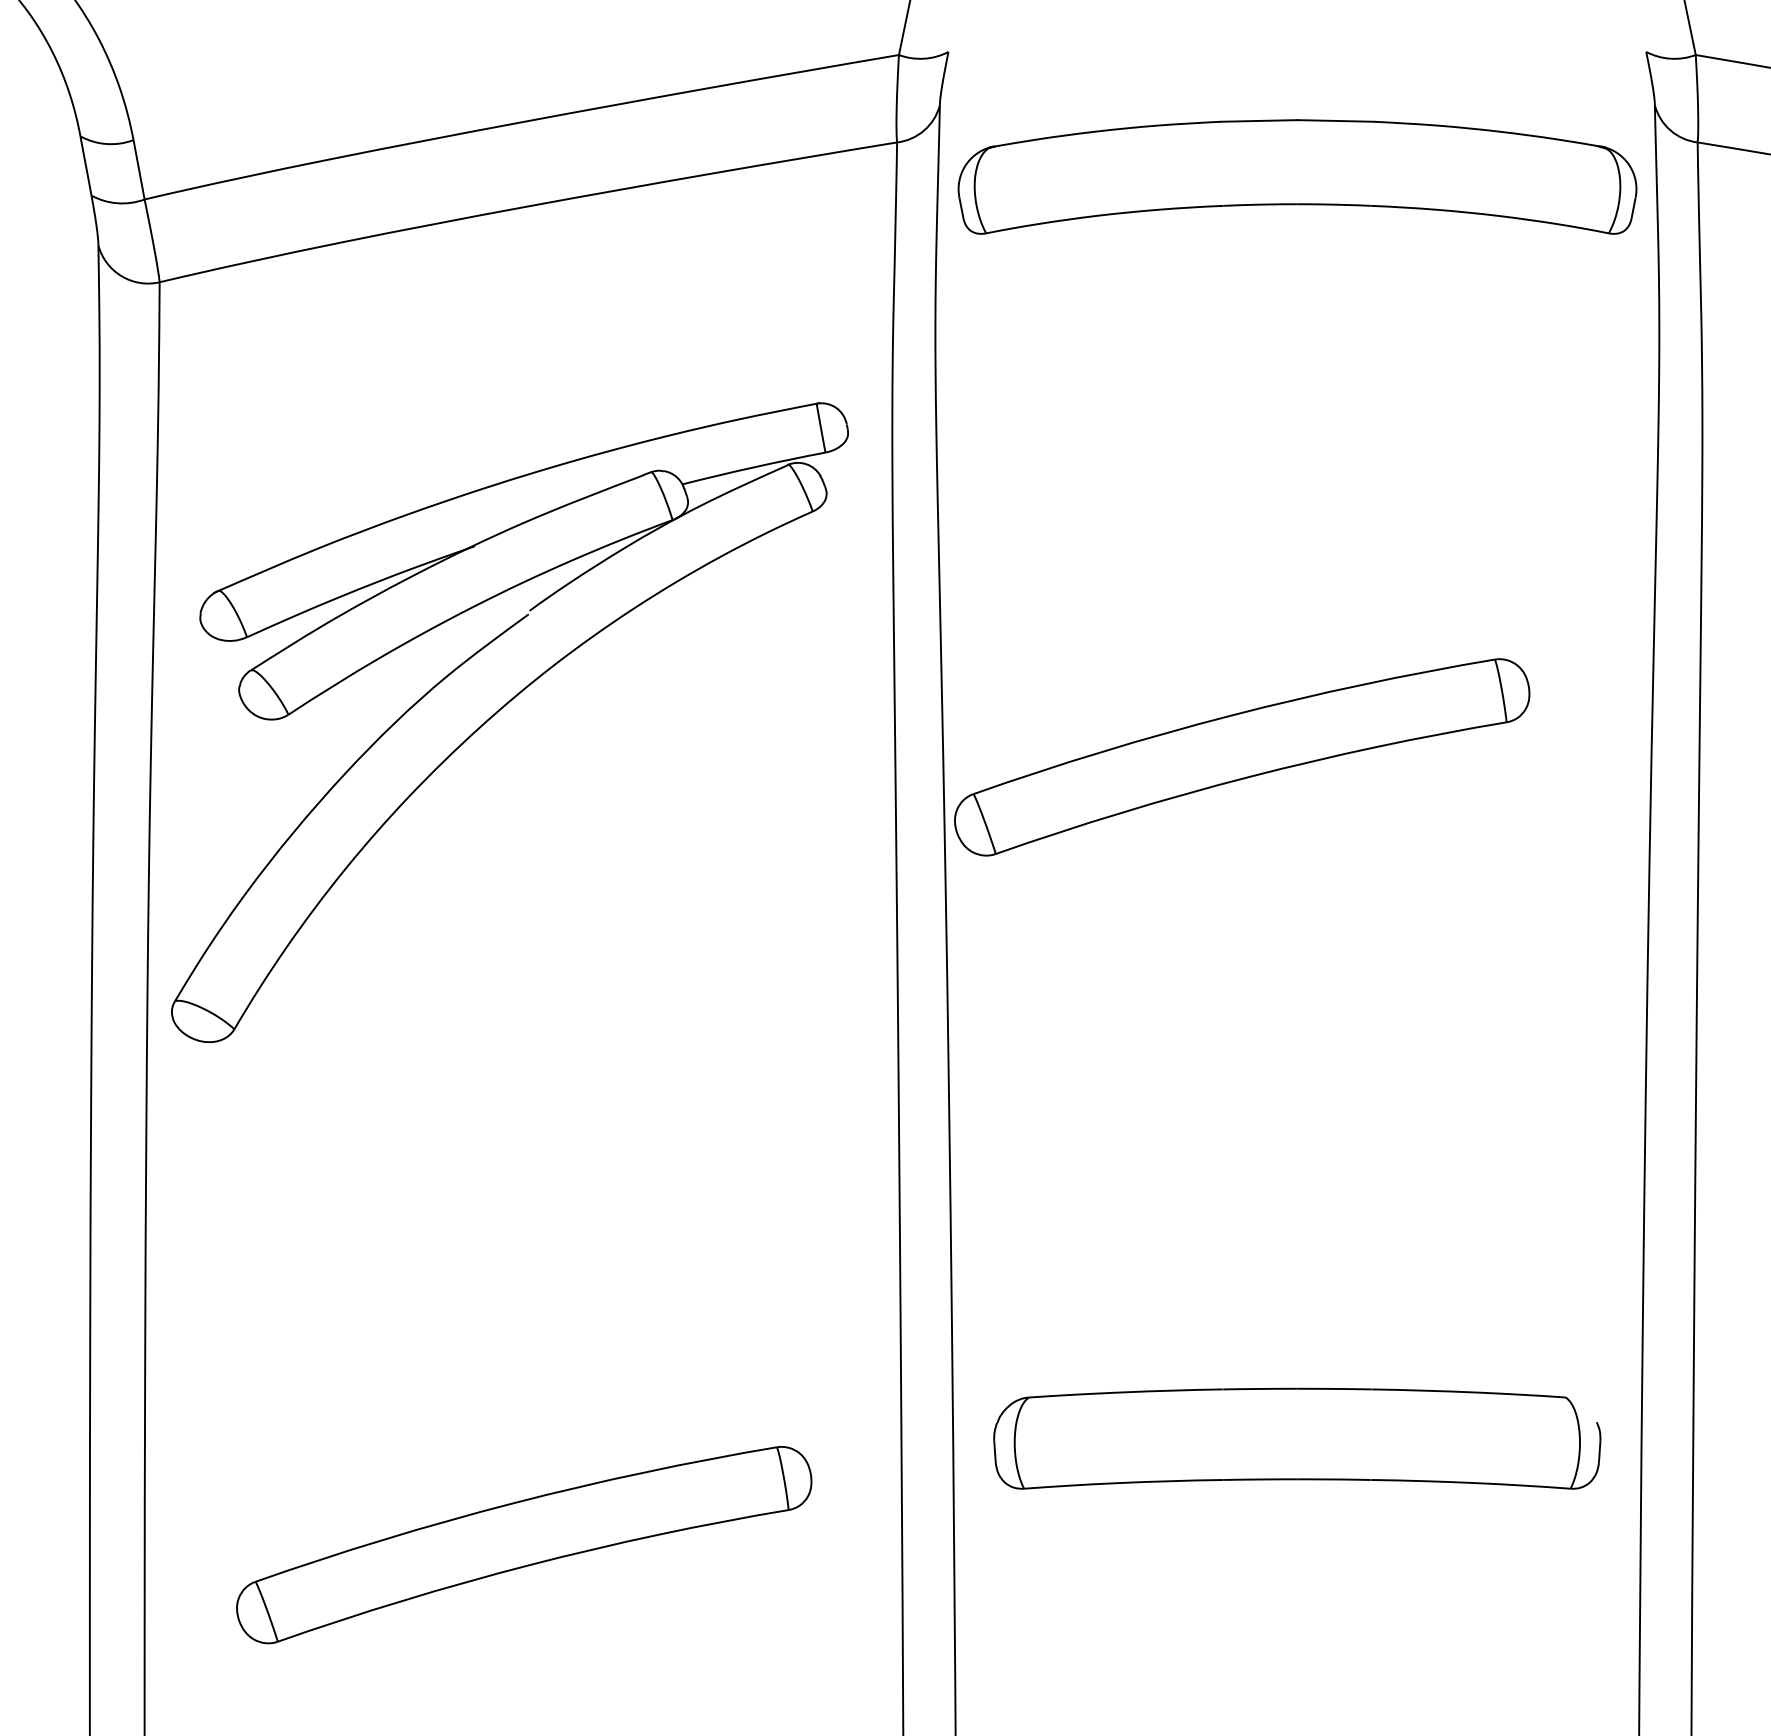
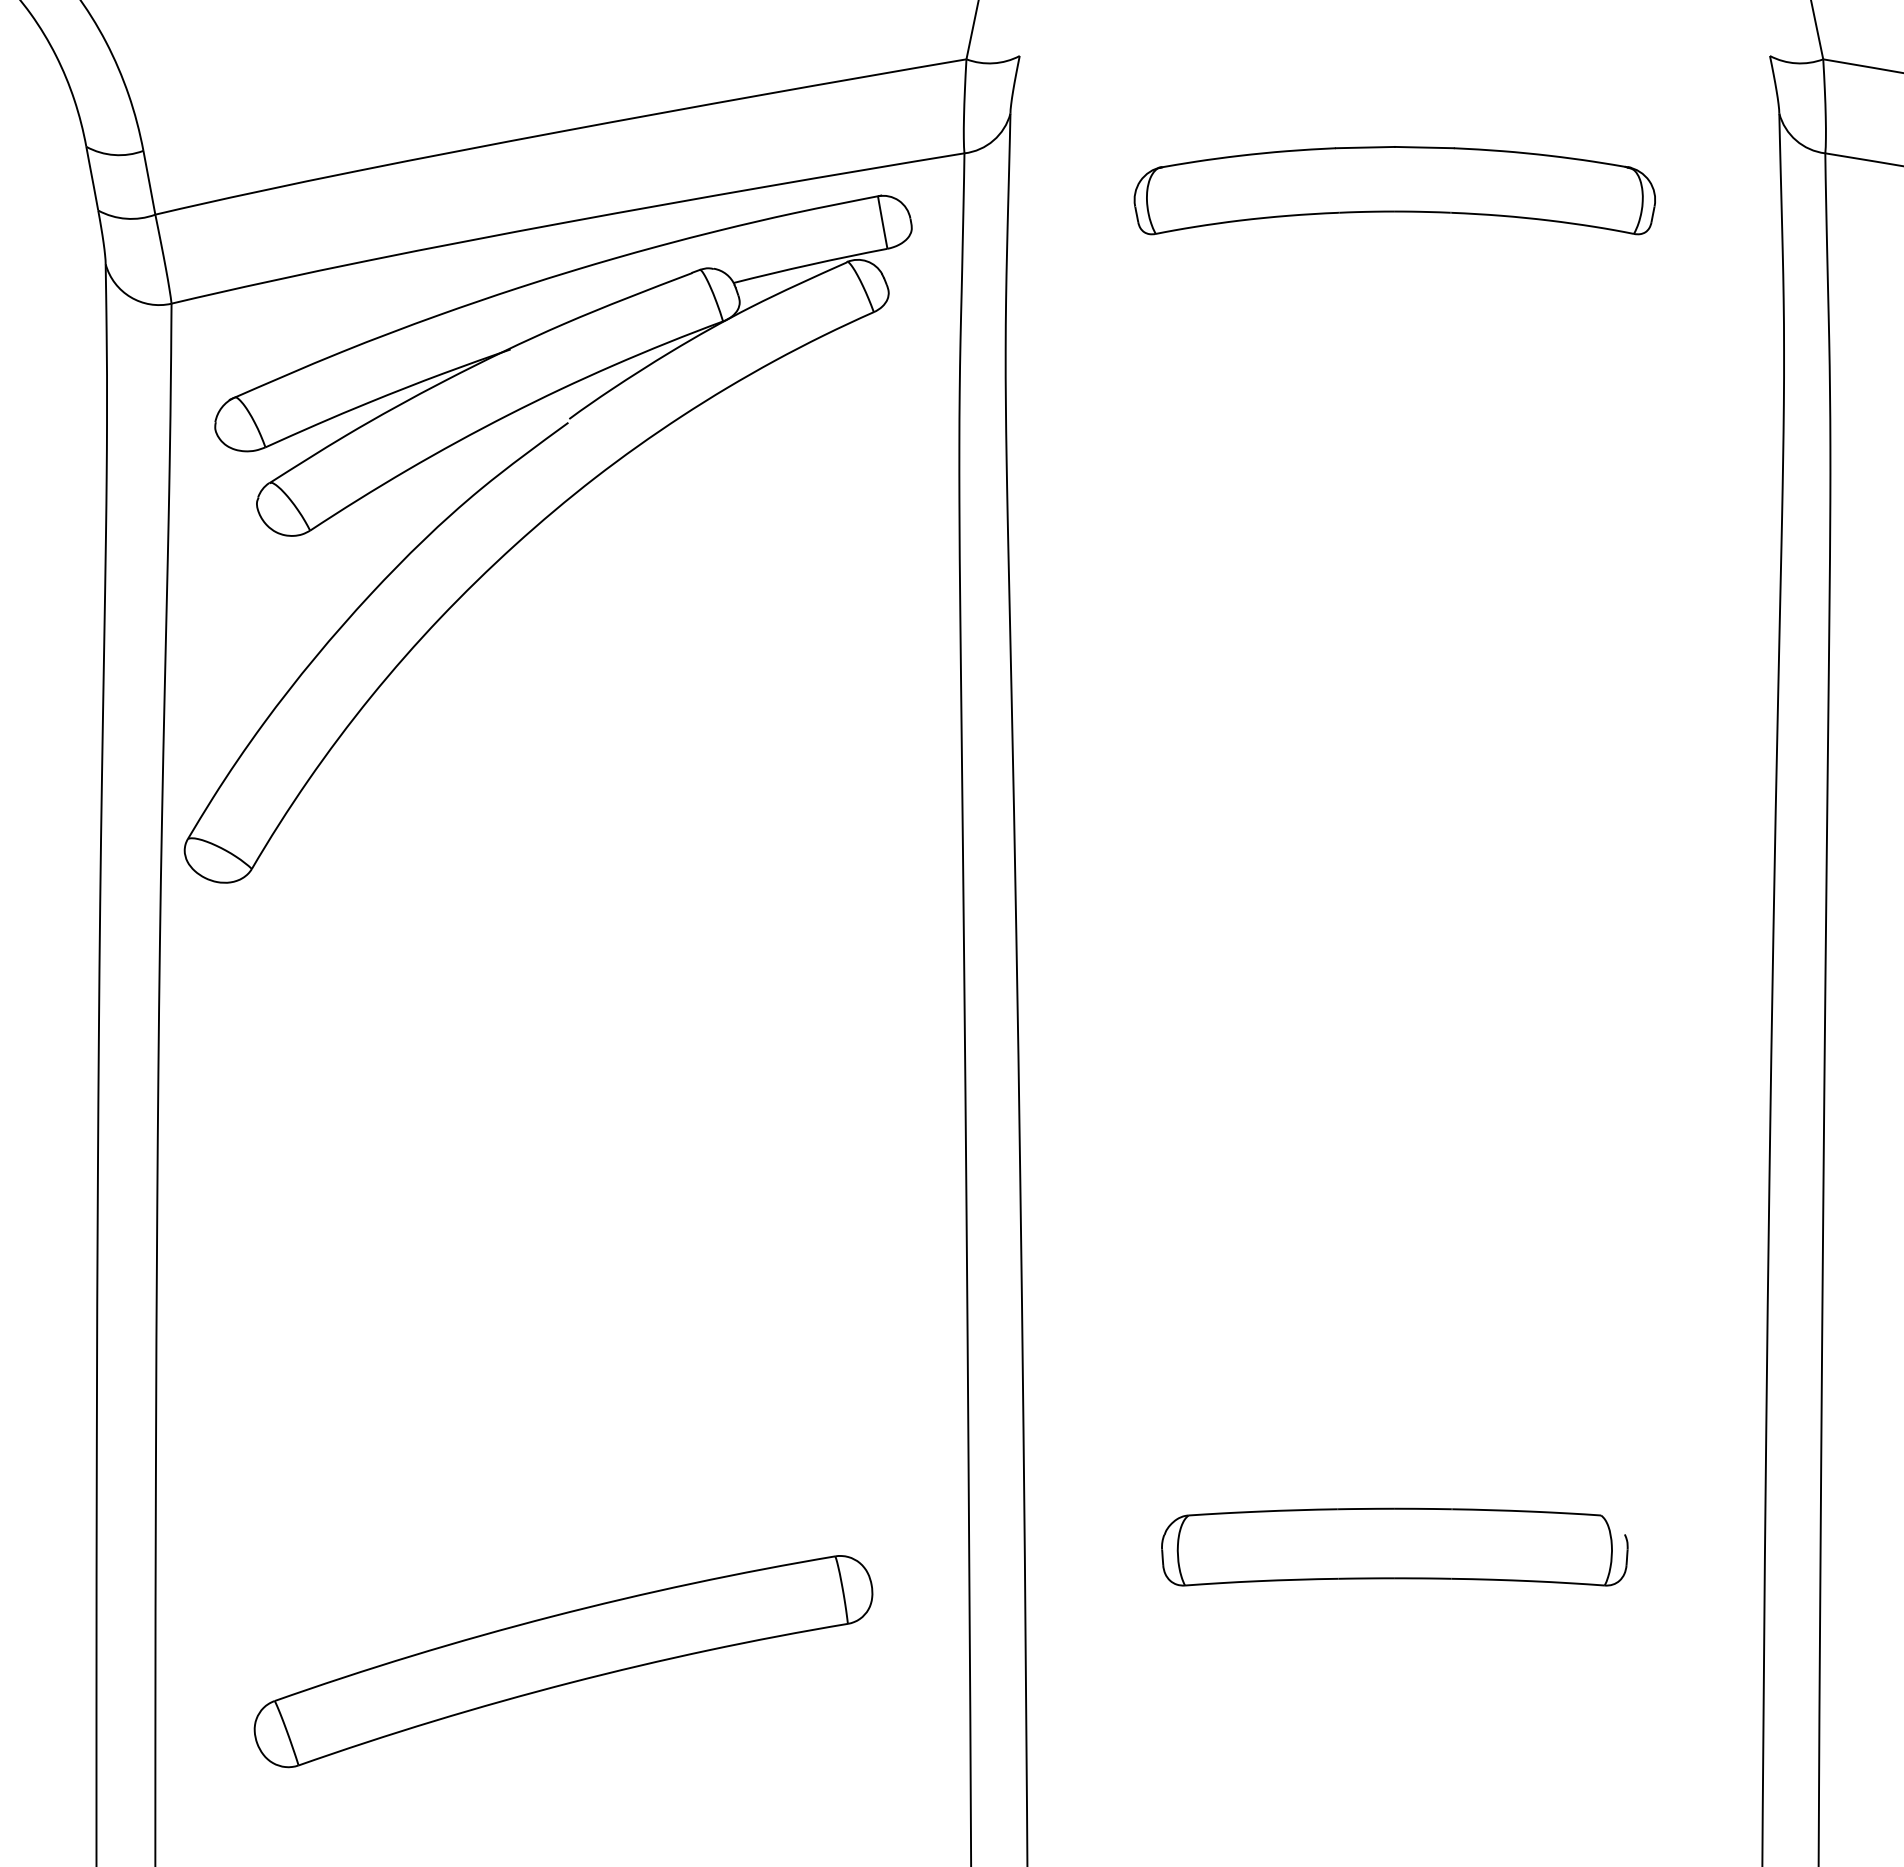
part: (1297, 177) -> (1394, 190), size x0.71
part: (499, 711) -> (536, 527), moved
part: (1242, 757) -> (1335, 814), removed
part: (1297, 1438) -> (1394, 1546), size x0.71

